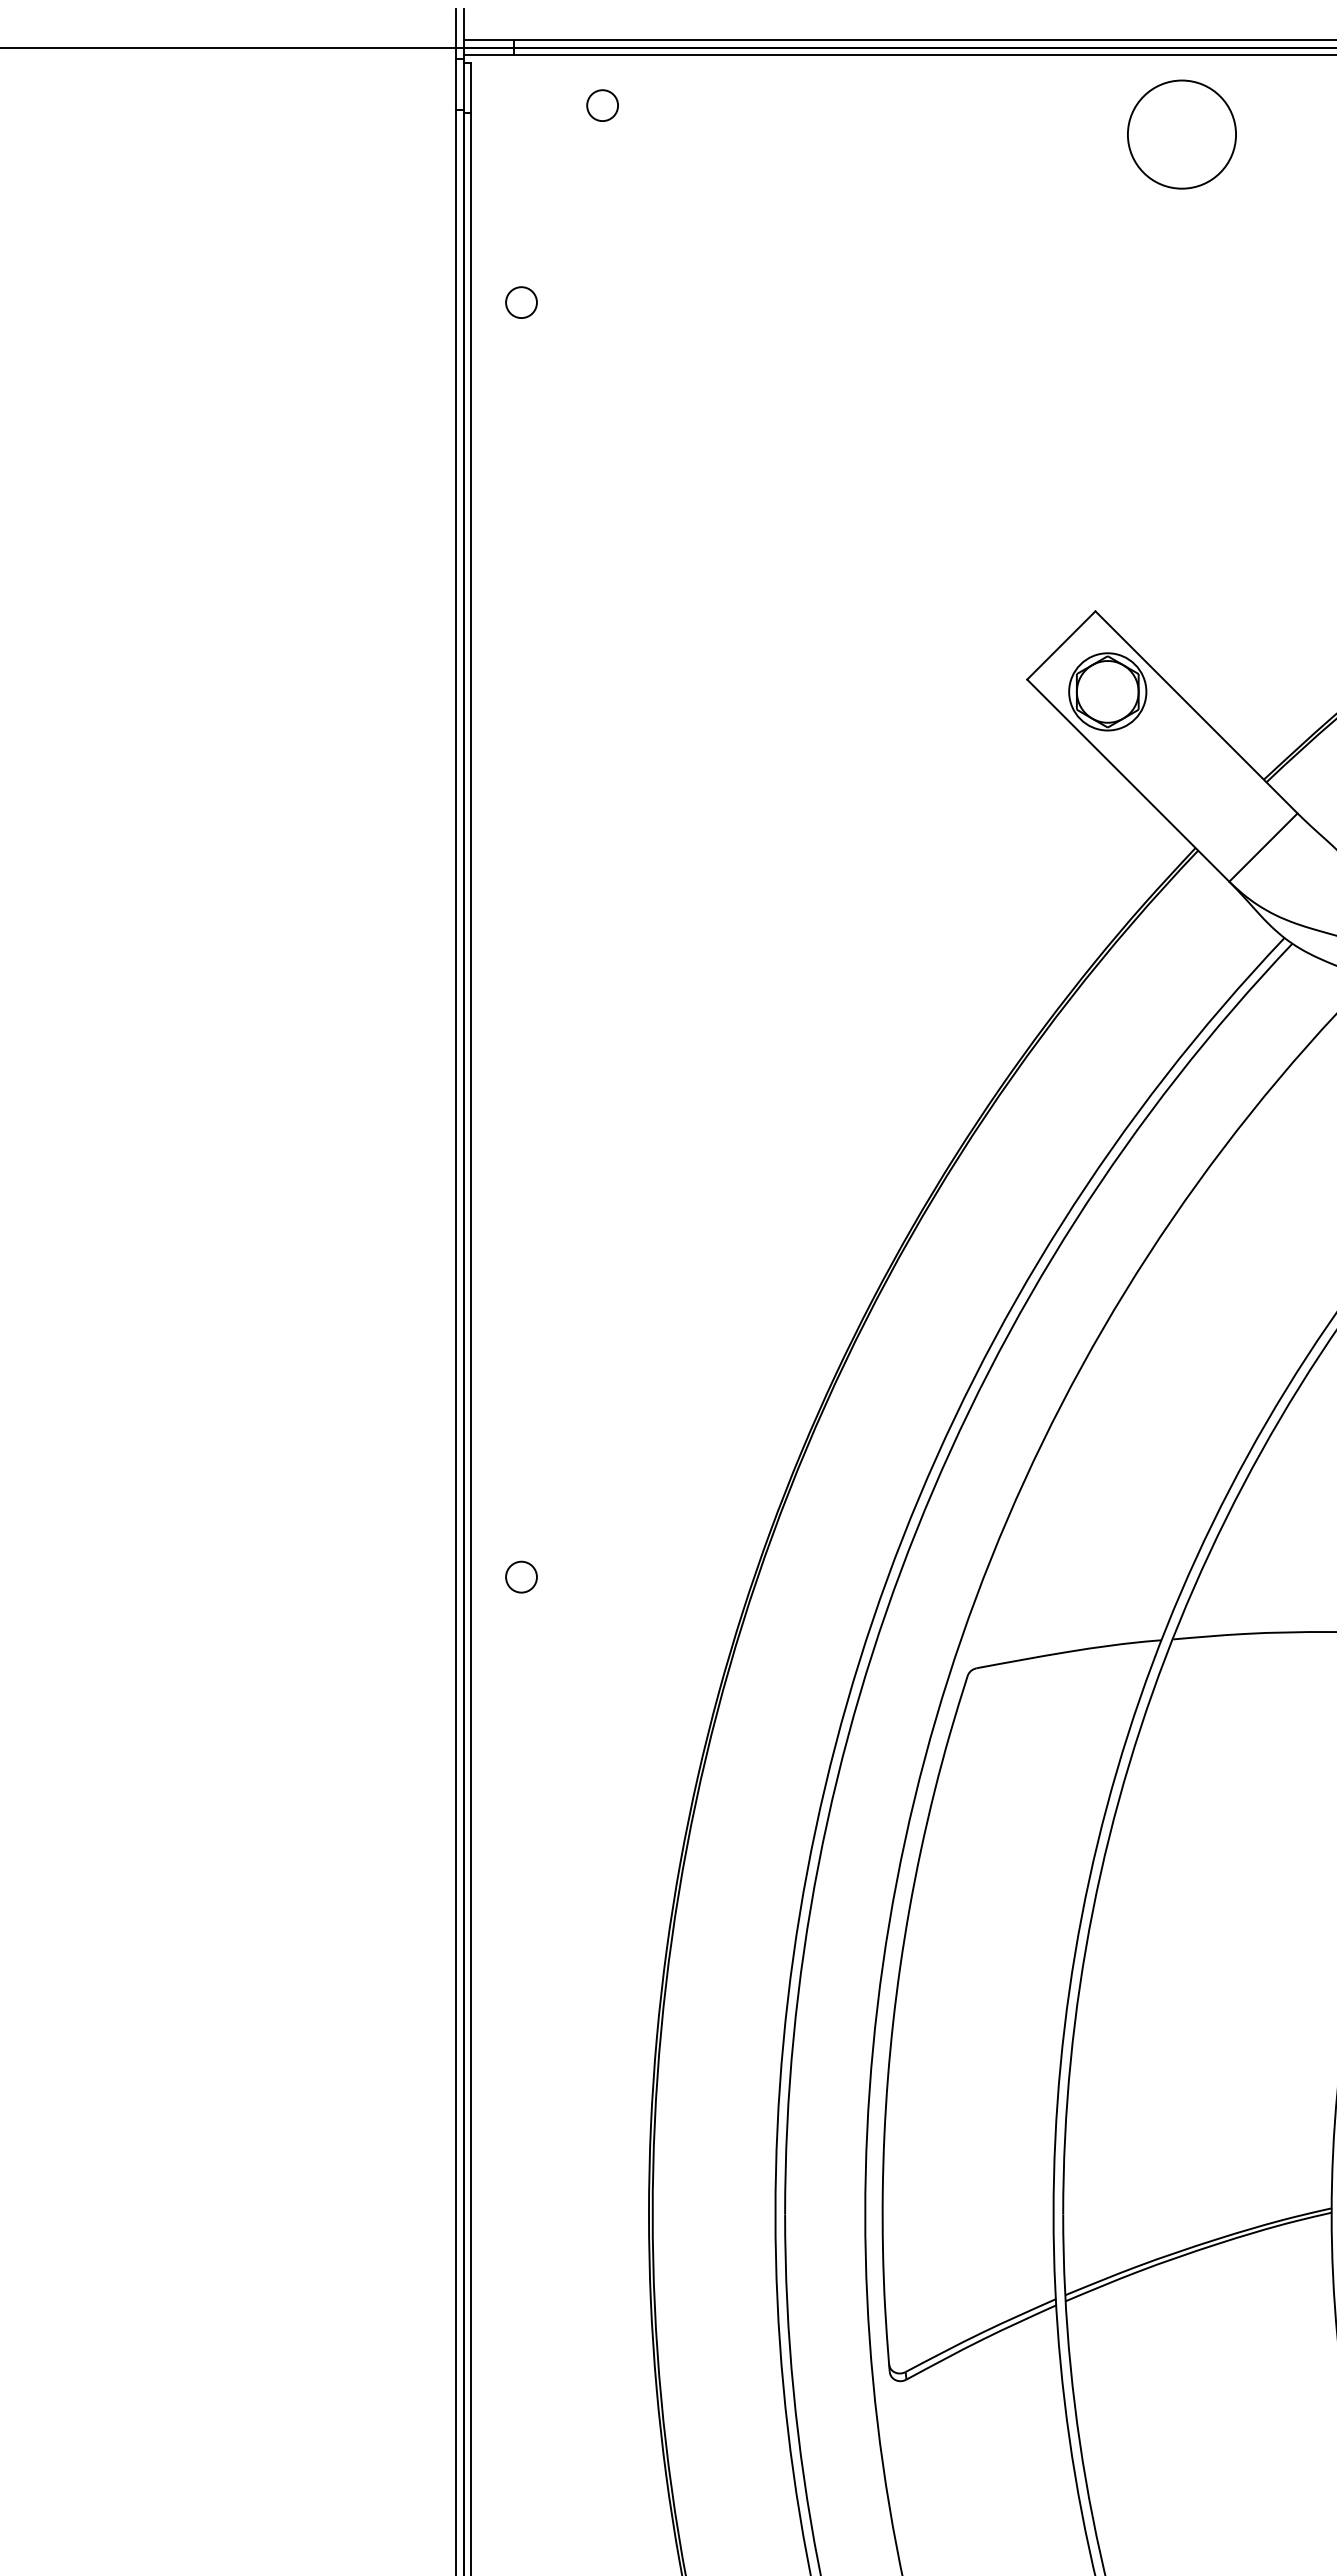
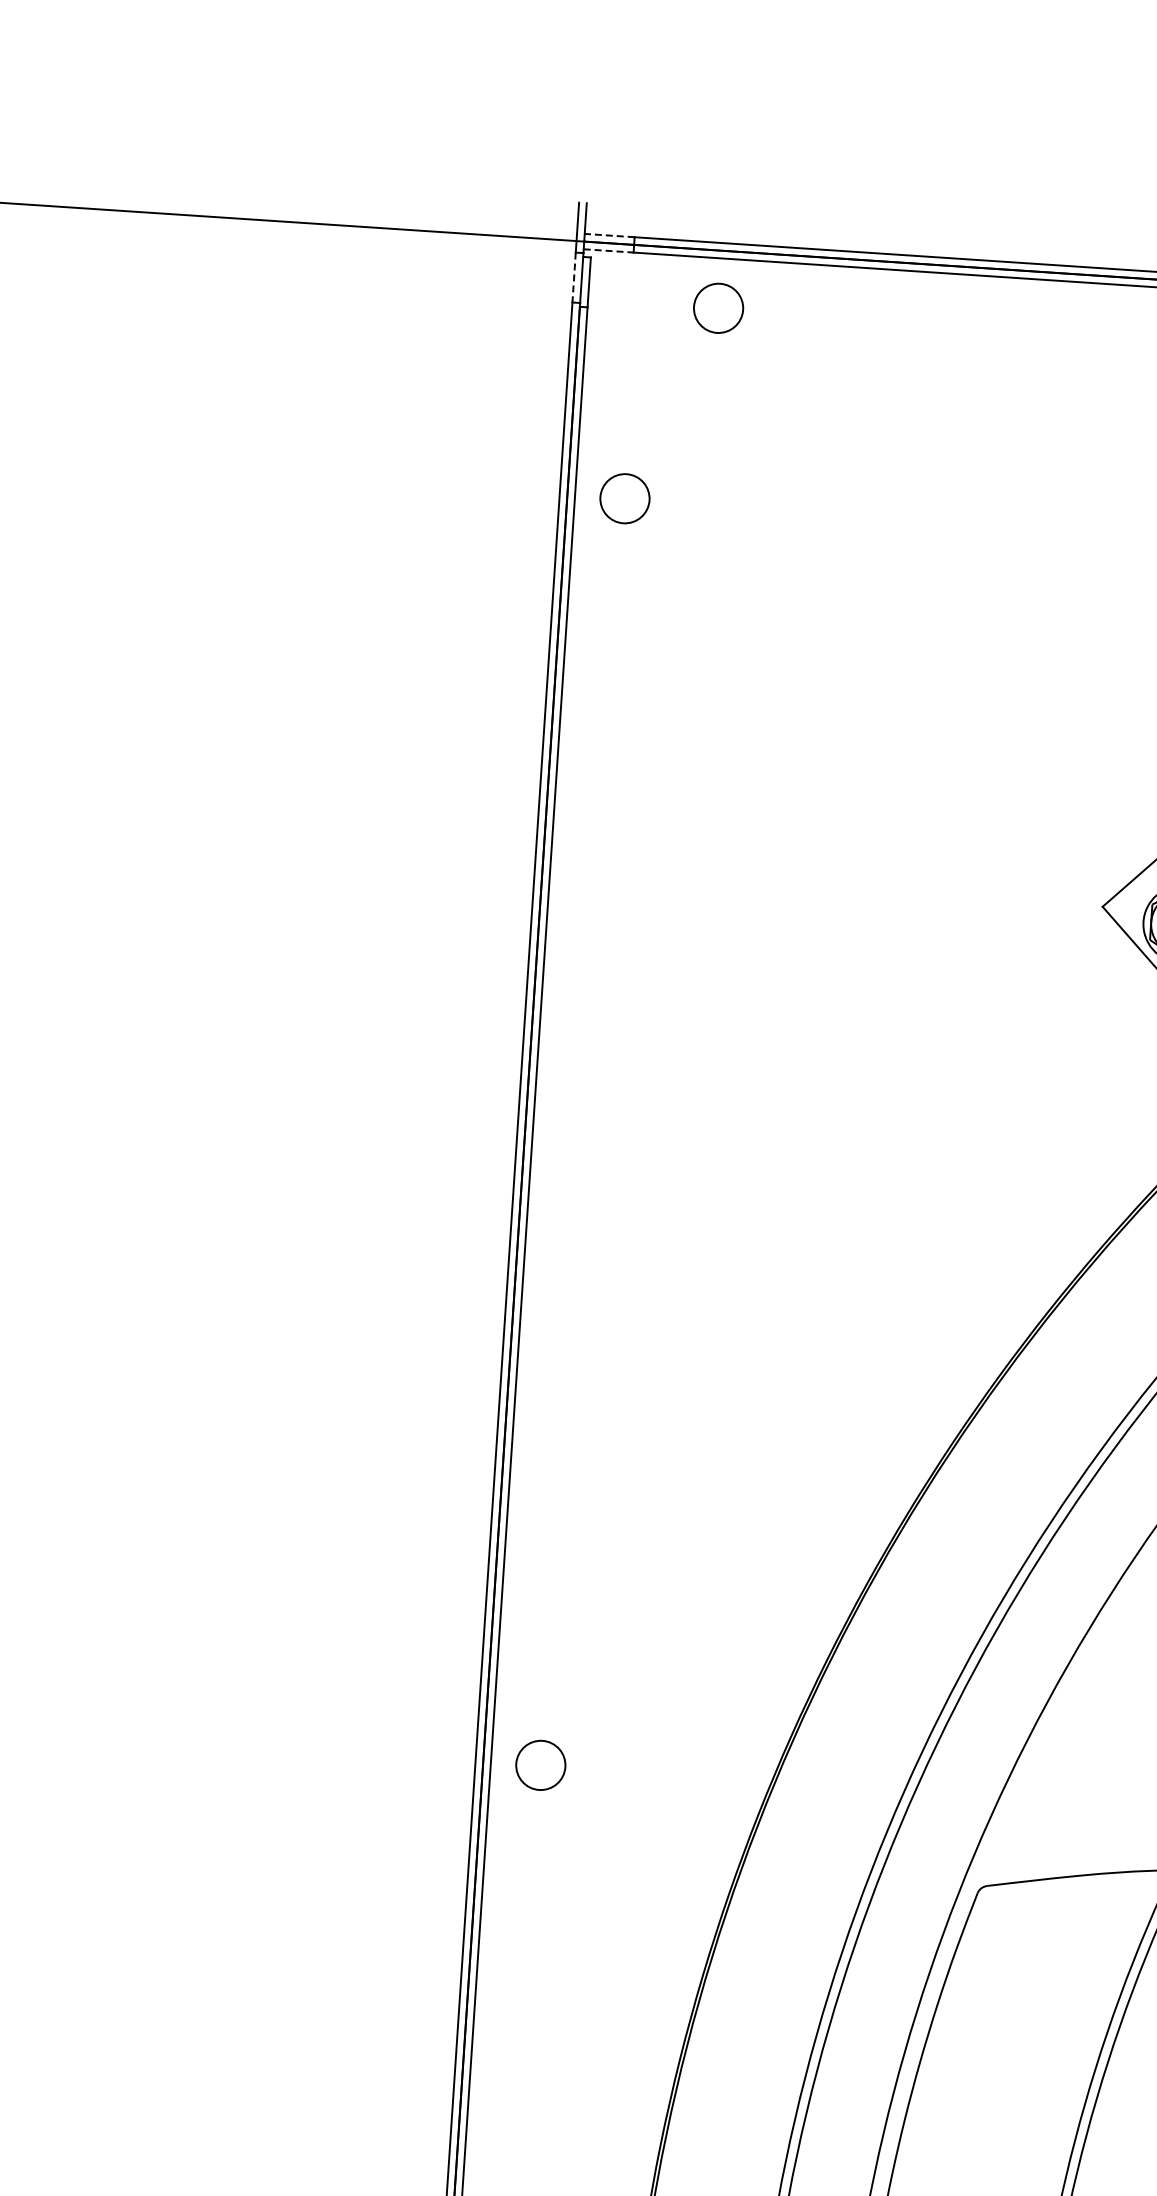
line: (488, 39) -> (609, 235), solid -> dashed
line: (489, 55) -> (609, 251), solid -> dashed
line: (455, 84) -> (573, 277), solid -> dashed
circle: (602, 105) -> (718, 308), size x1.6
circle: (521, 302) -> (624, 498), size x1.6
circle: (521, 1576) -> (540, 1764), size x1.6

